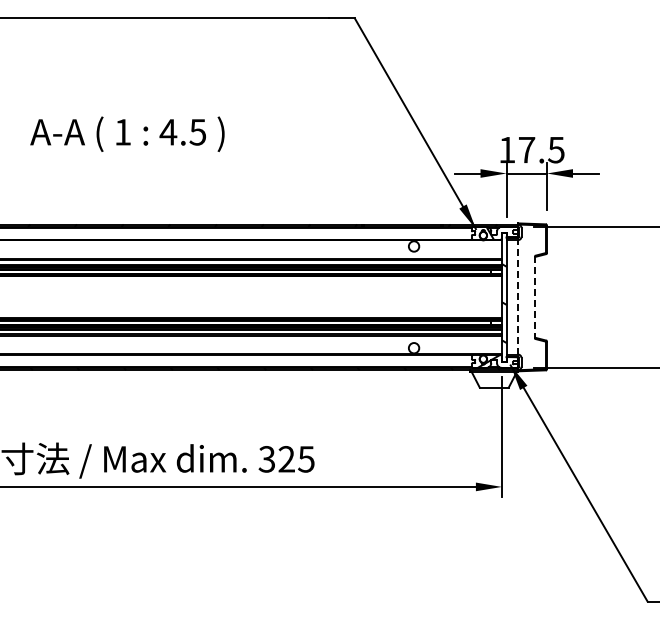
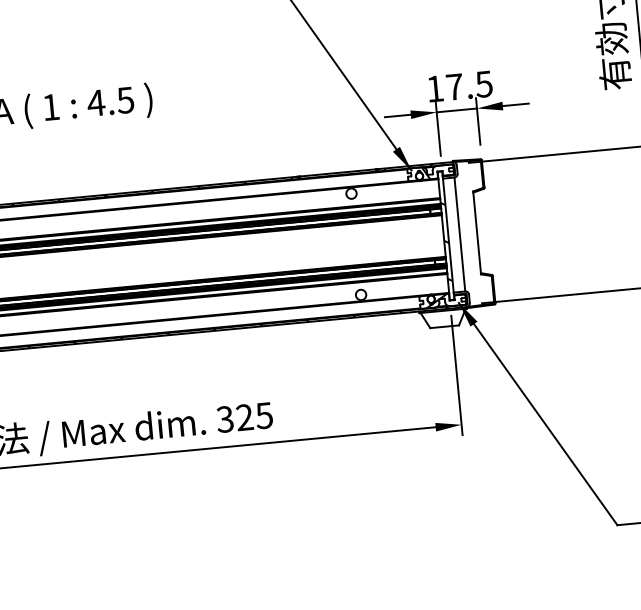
line: (518, 296) -> (460, 233), dashed -> solid
line: (535, 297) -> (477, 233), dashed -> solid

